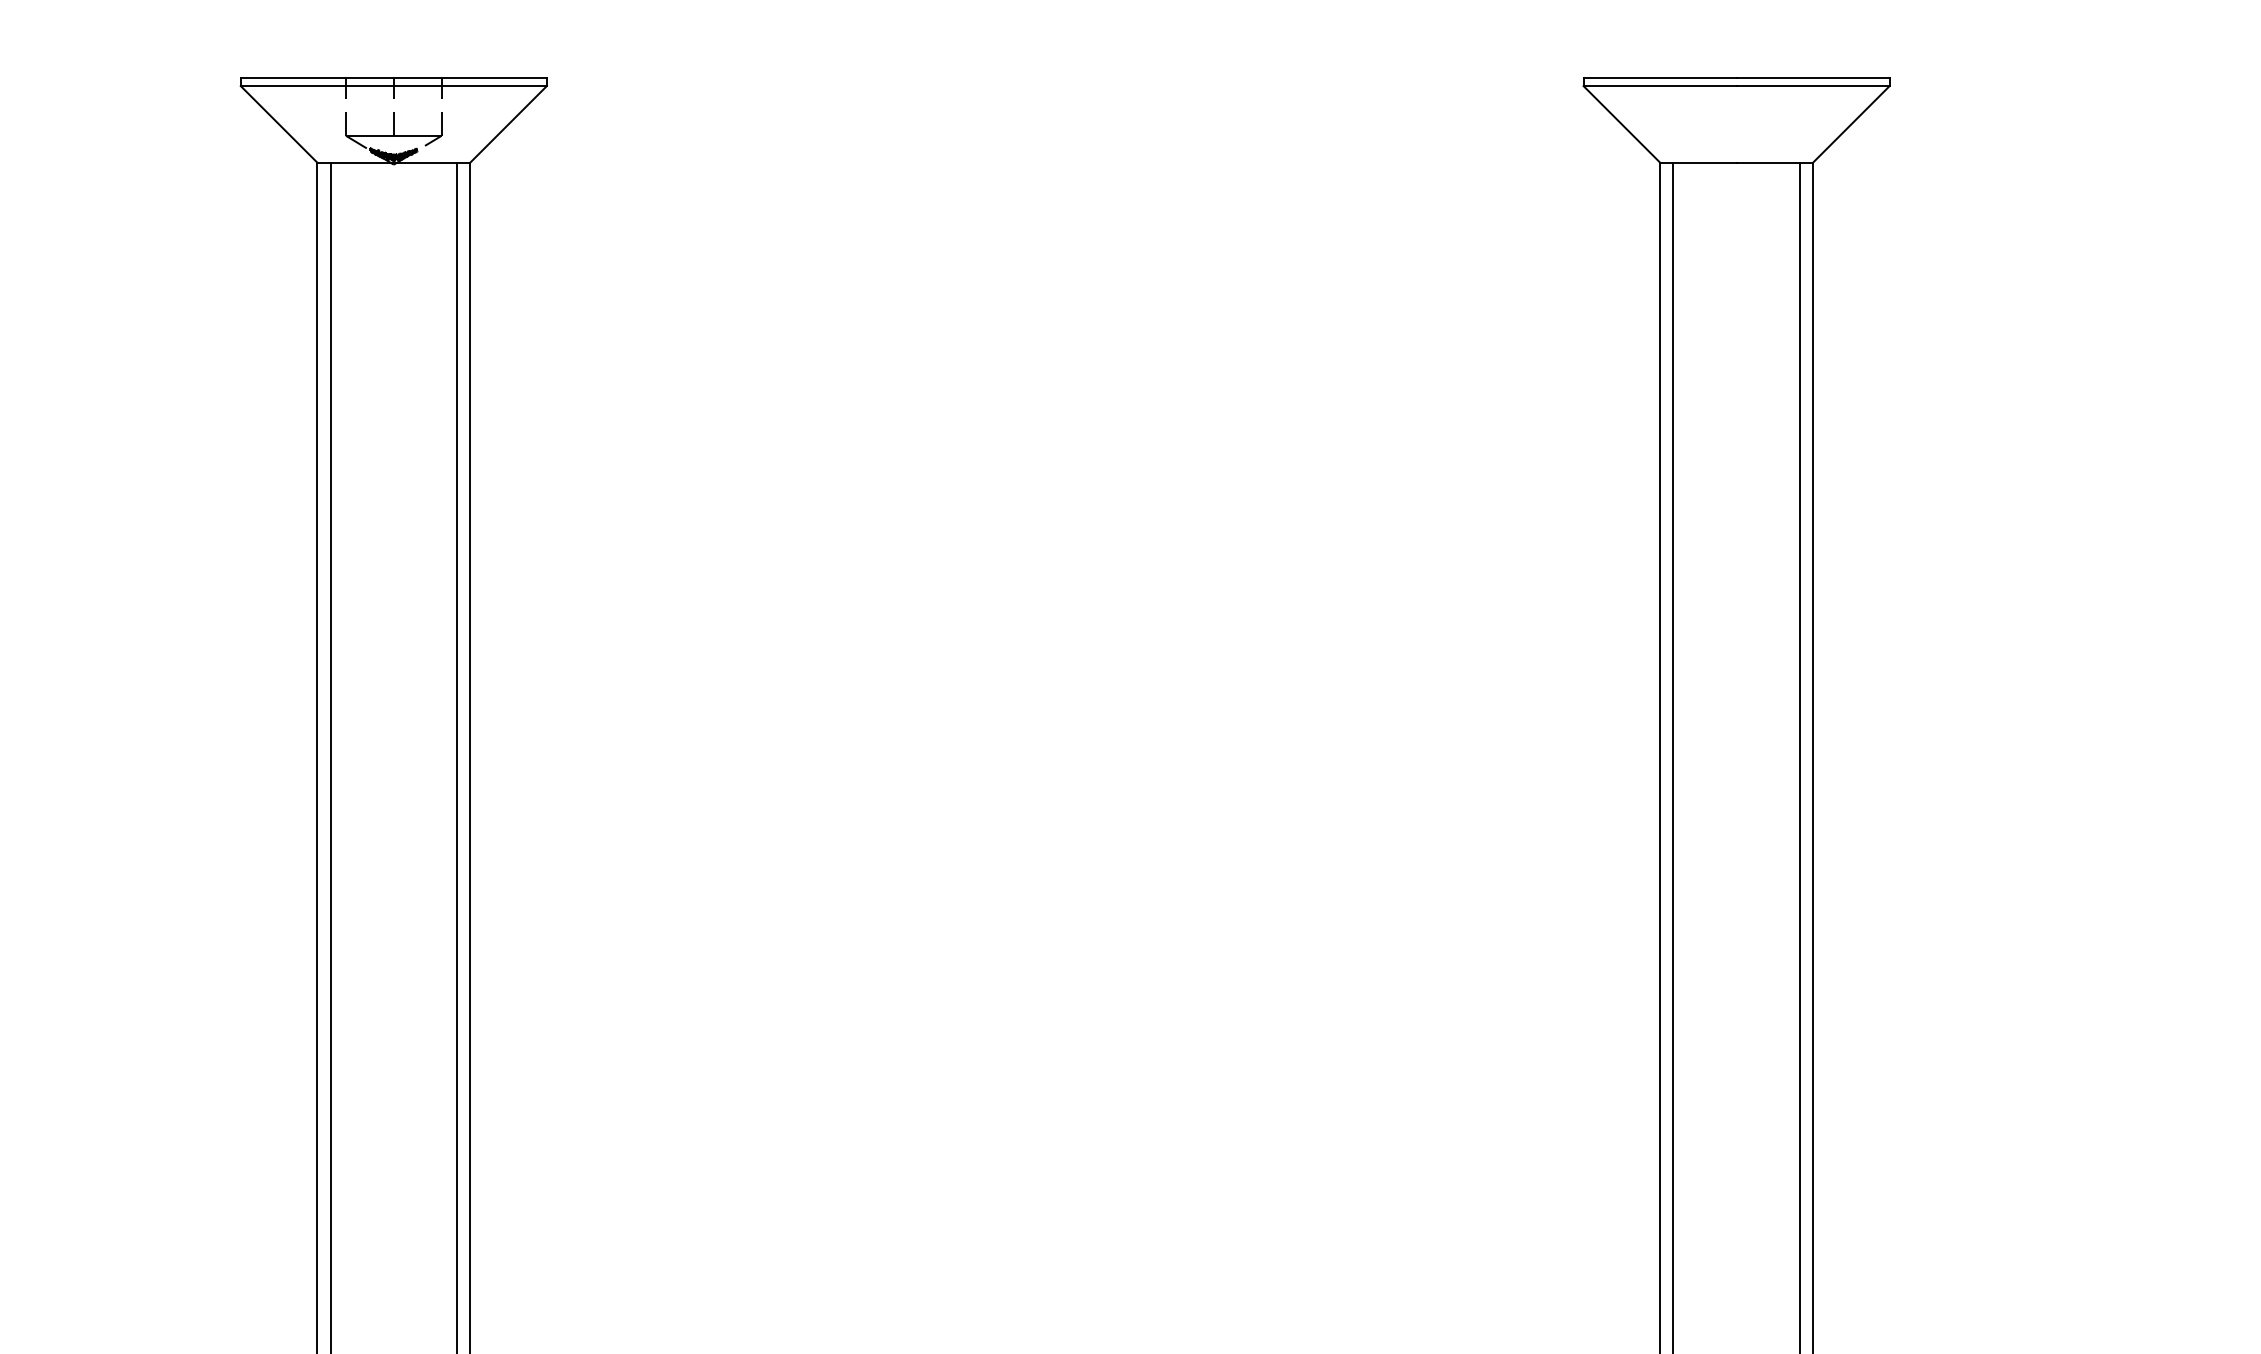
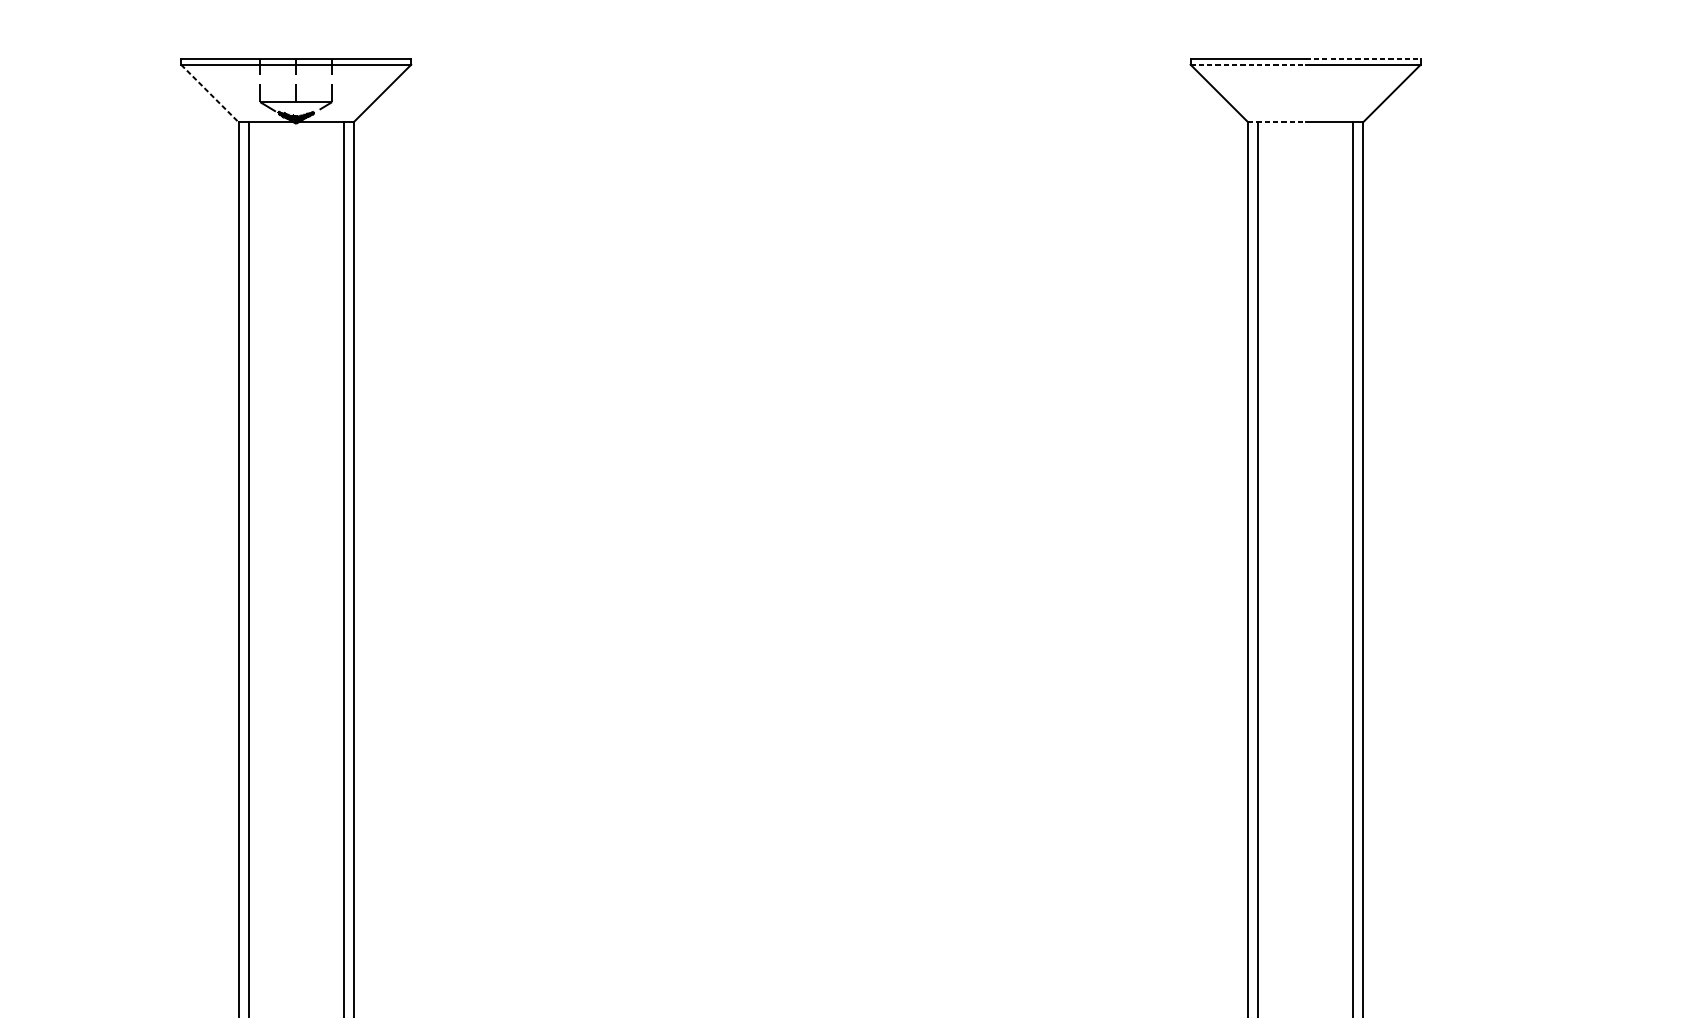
line: (1813, 78) -> (1363, 59), solid -> dashed
line: (1660, 86) -> (1248, 65), solid -> dashed
line: (279, 124) -> (210, 93), solid -> dashed
line: (1698, 162) -> (1277, 122), solid -> dashed

